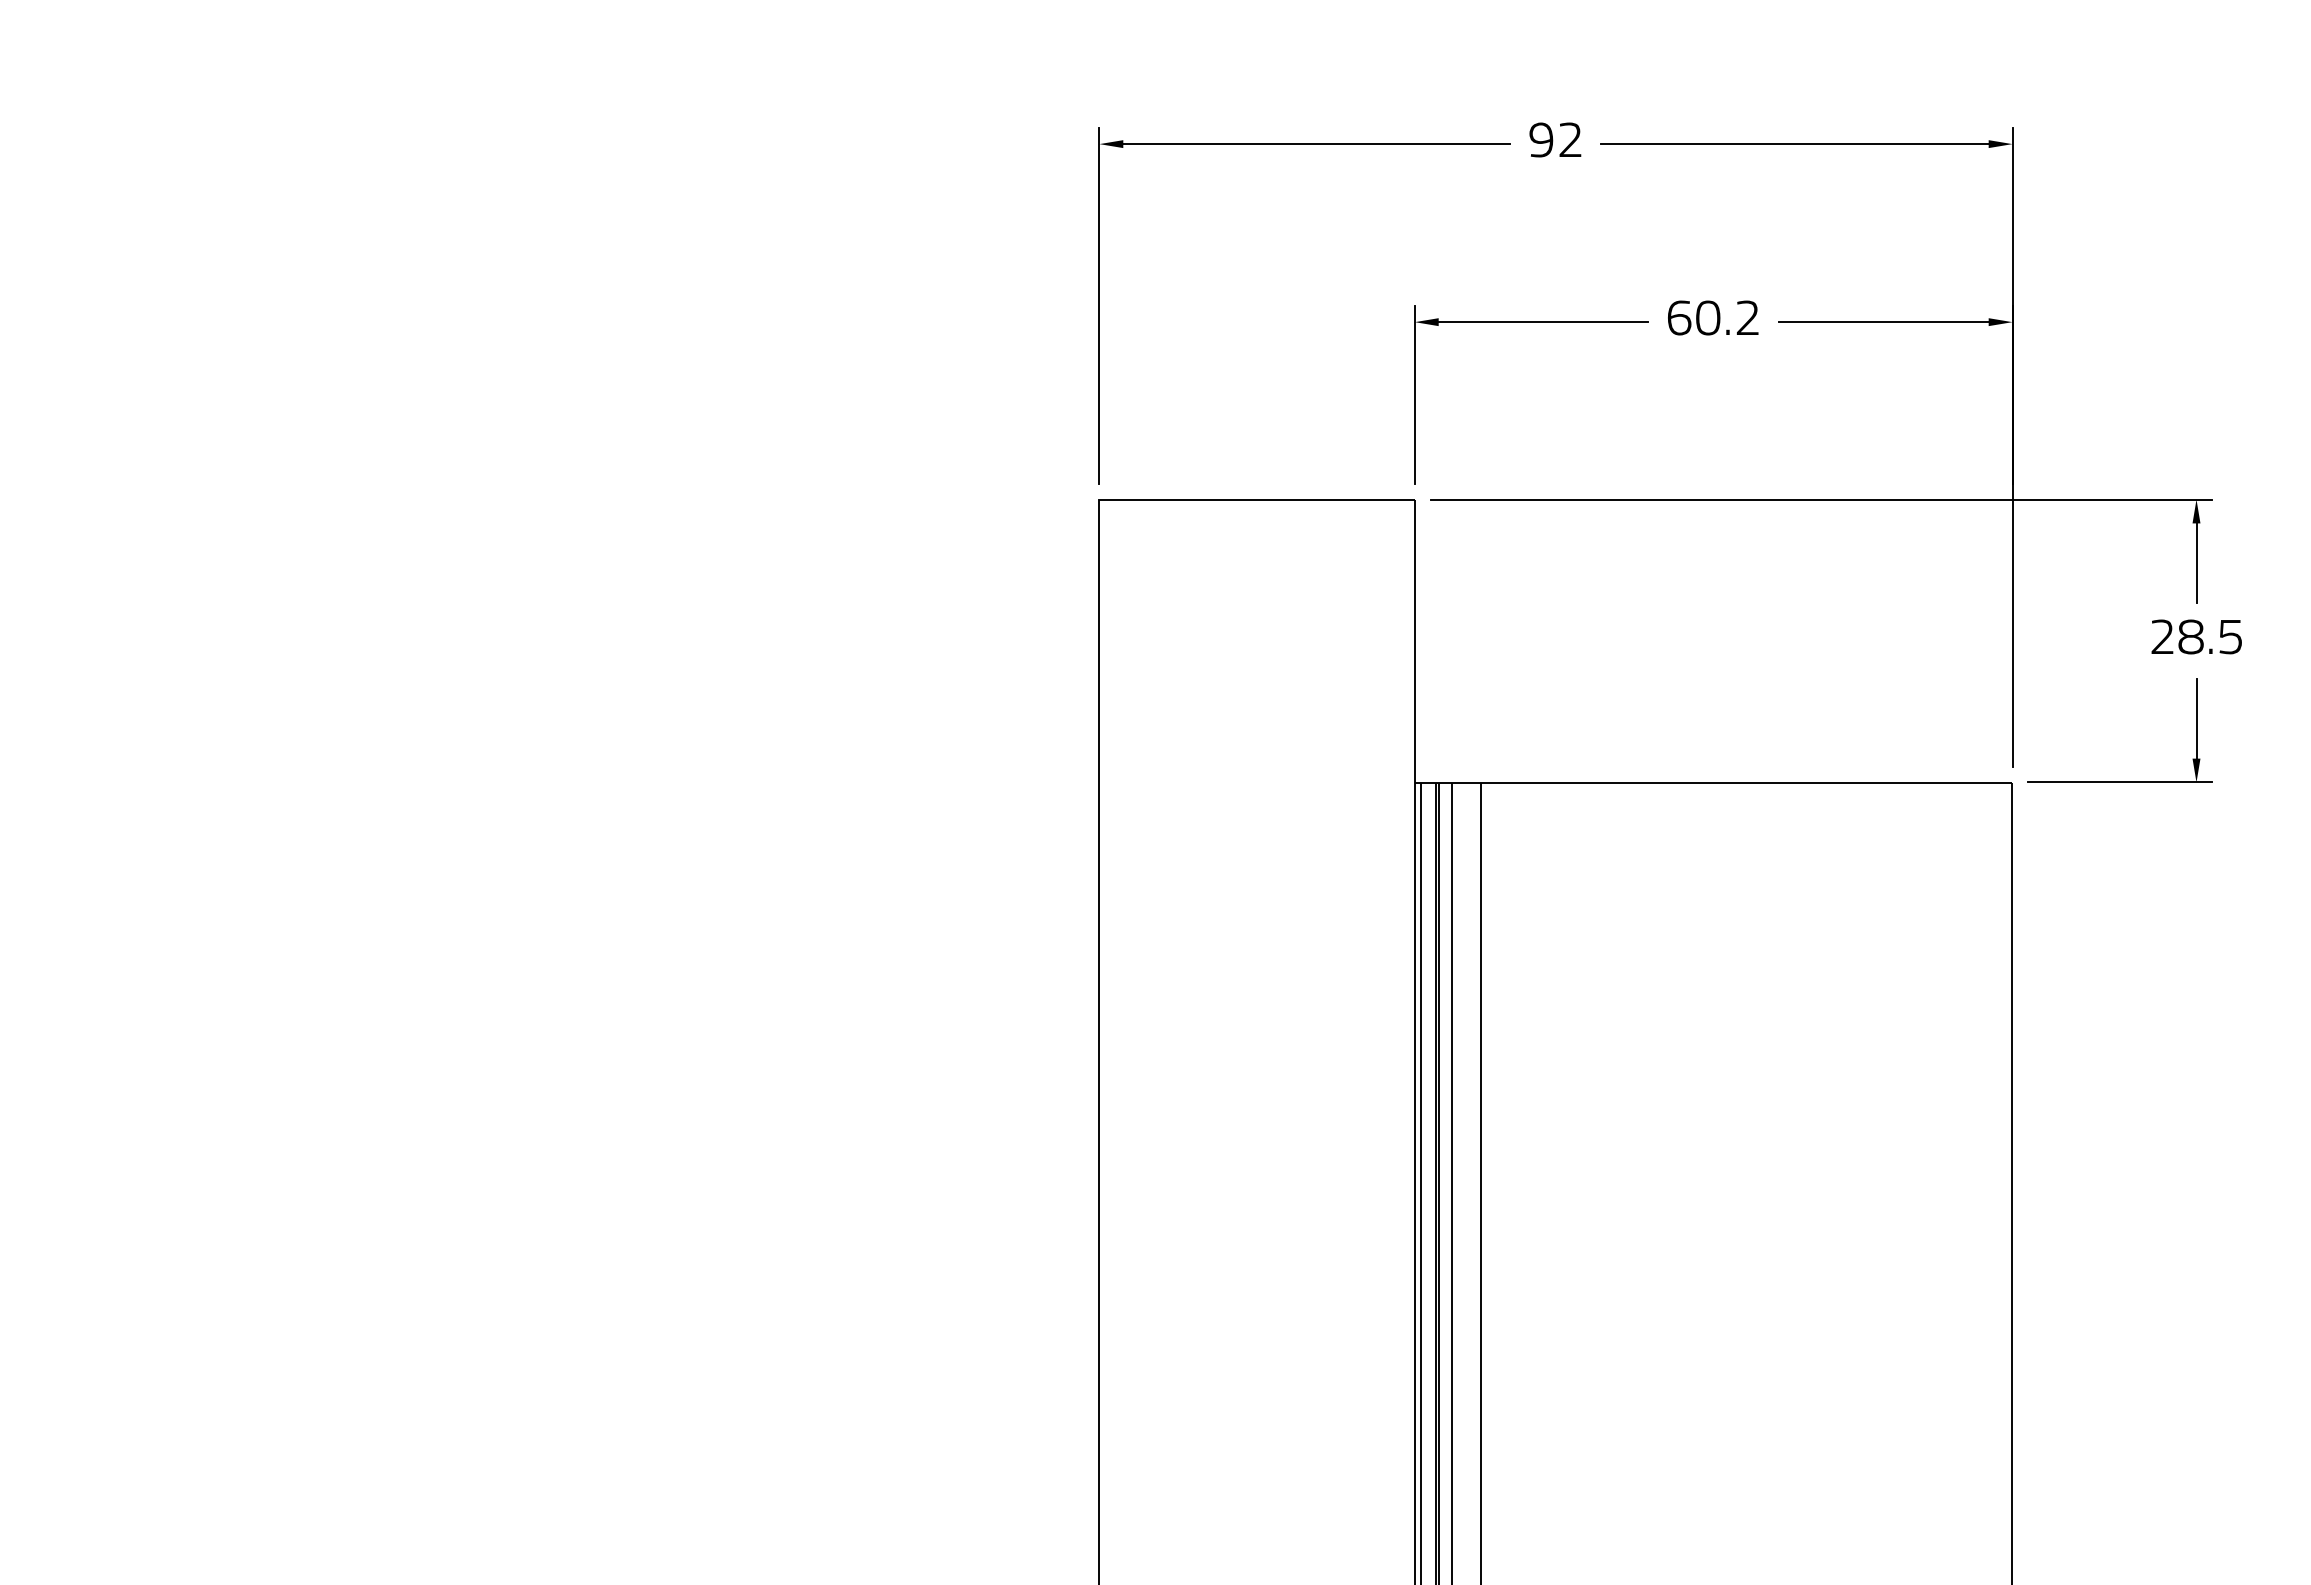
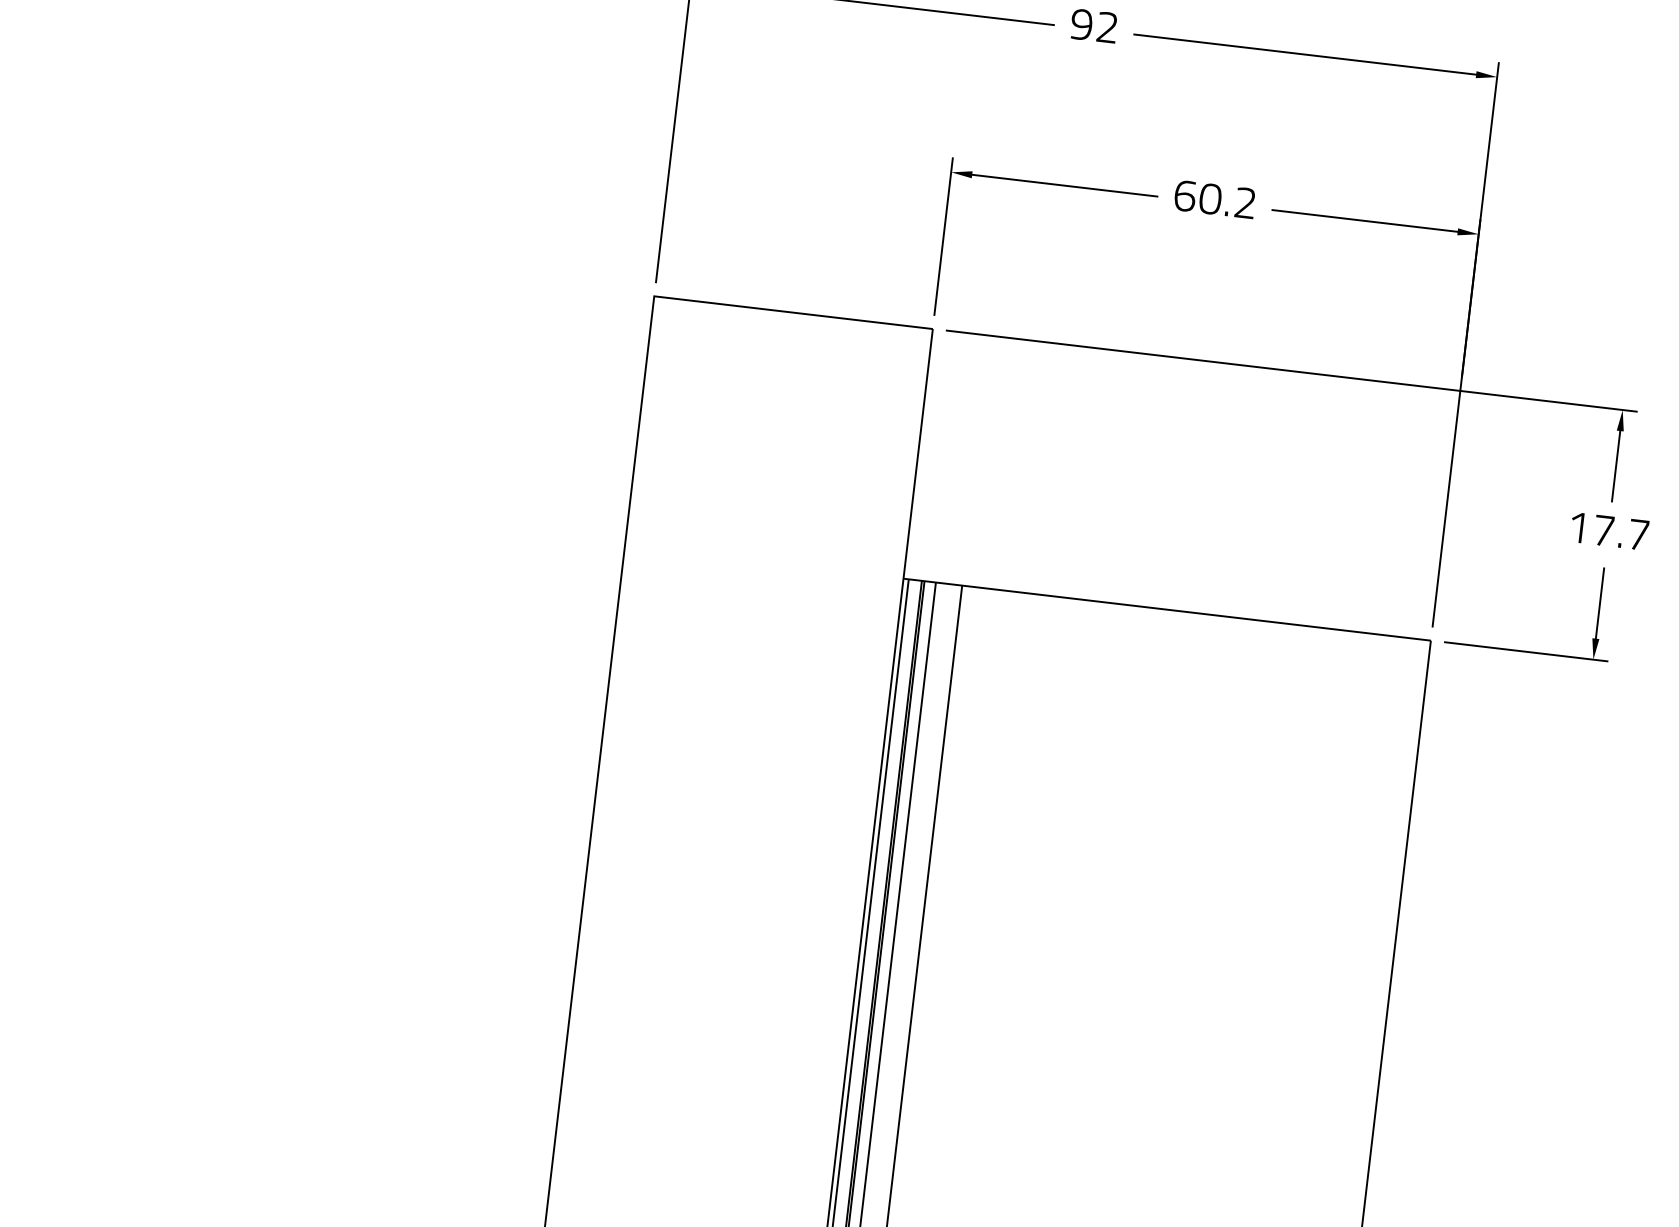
text: (2196, 636) -> (1608, 530), 28.5 -> 17.7

